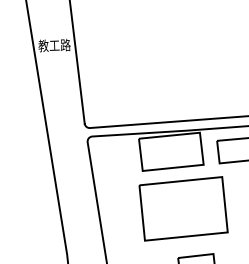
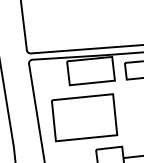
part: (183, 208) -> (84, 117), moved

